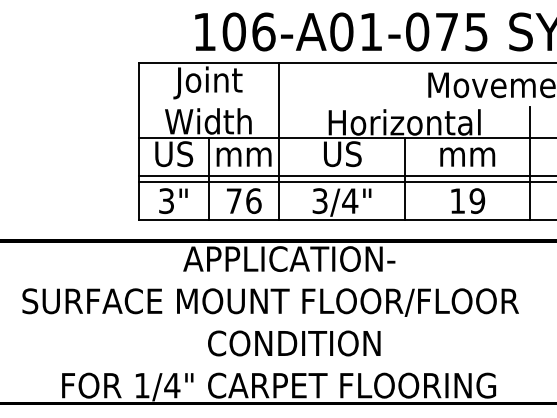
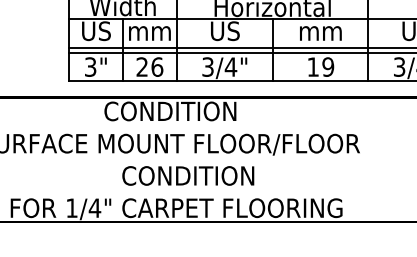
text: (233, 200) -> (141, 66), 76 -> 26
text: (289, 258) -> (184, 110), APPLICATION- -> CONDITION

